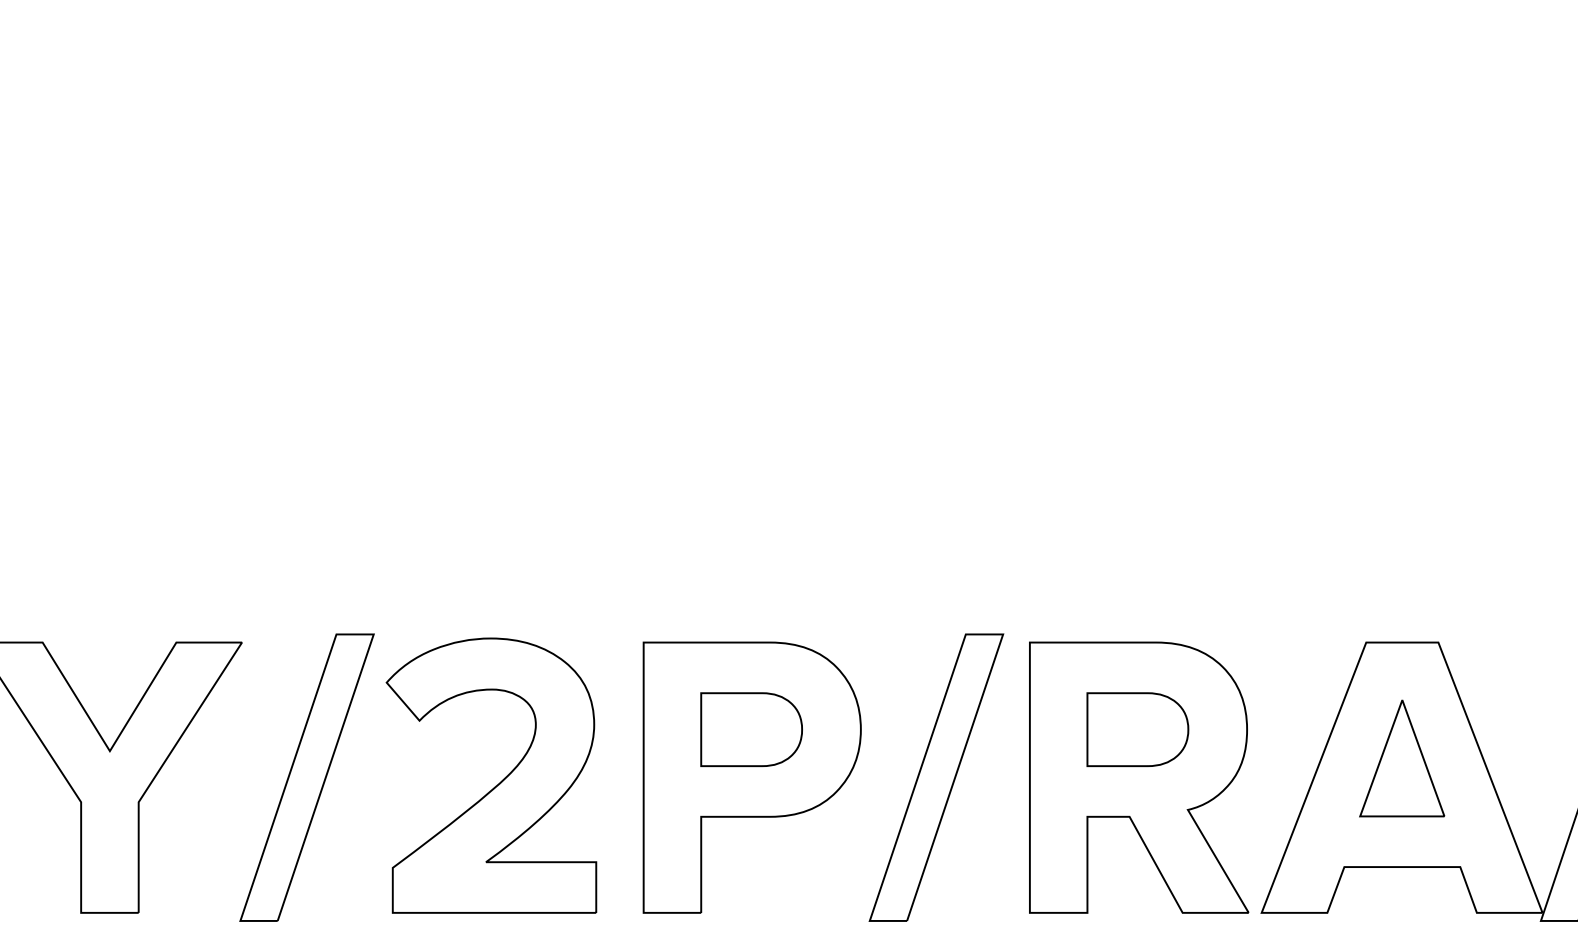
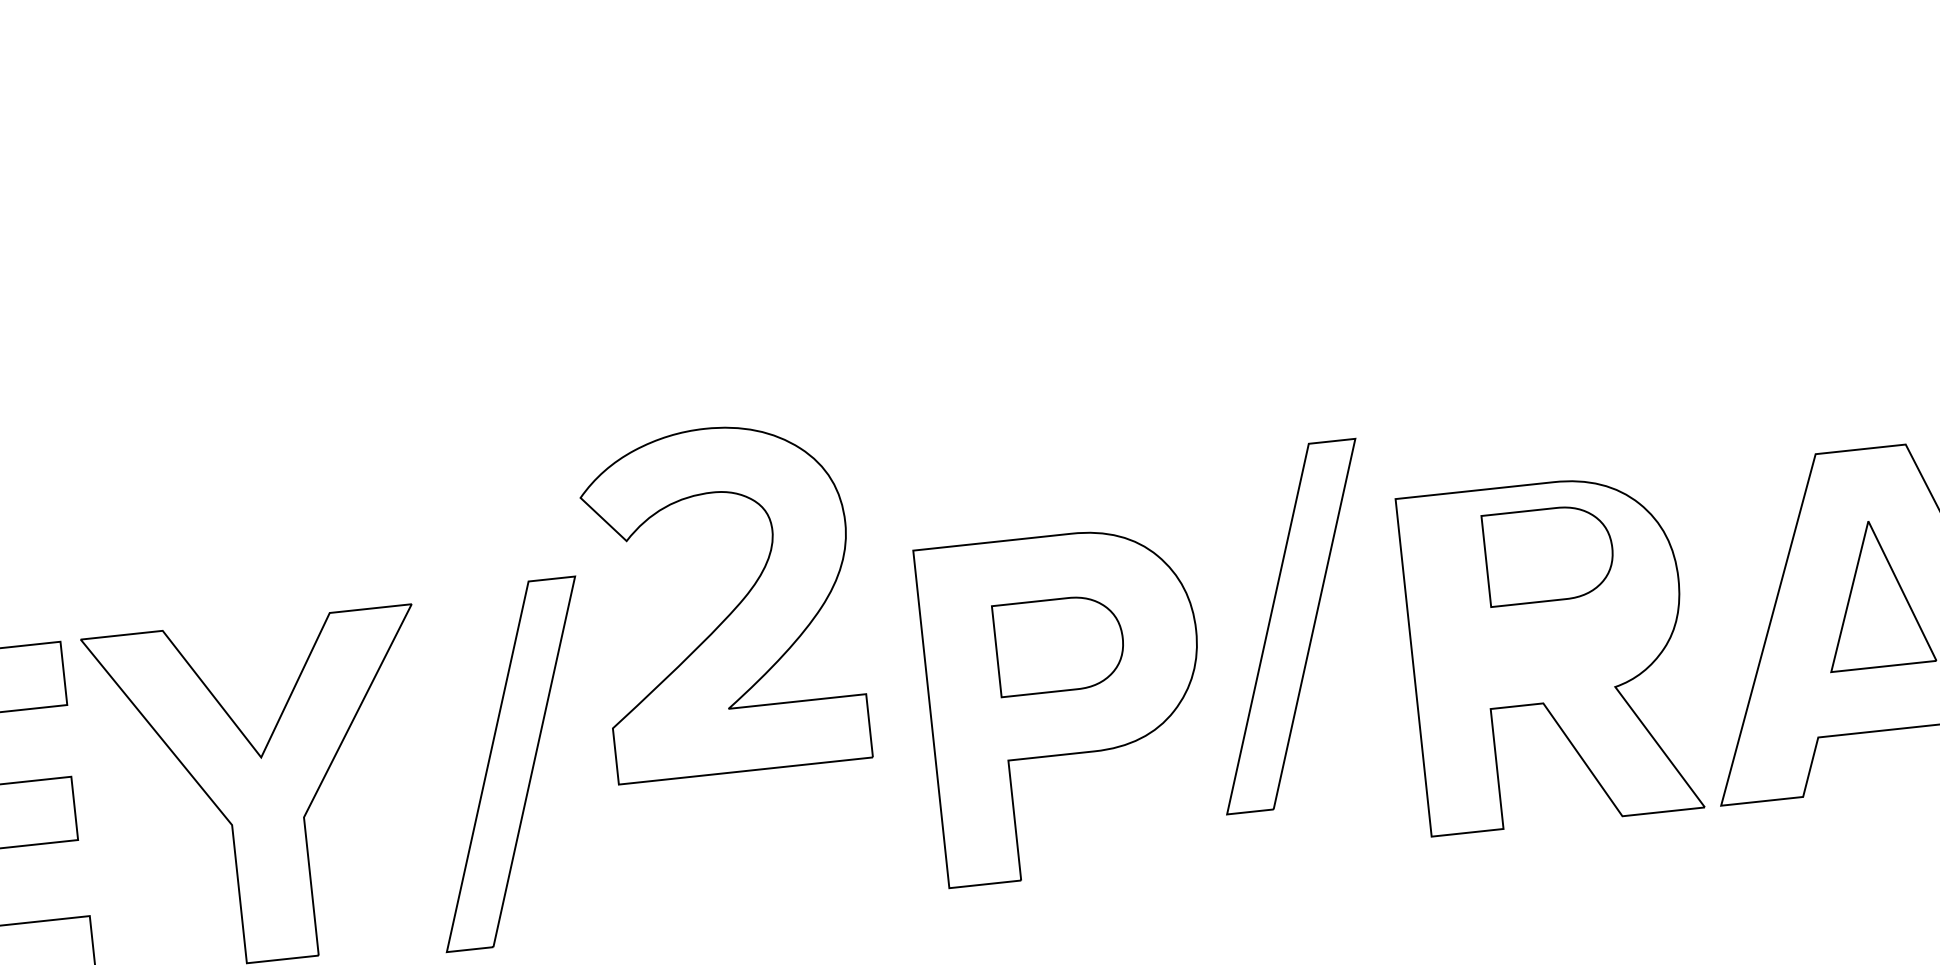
part: (1137, 729) -> (1548, 554), moved
part: (936, 777) -> (1291, 626), moved
part: (499, 782) -> (734, 607), moved

